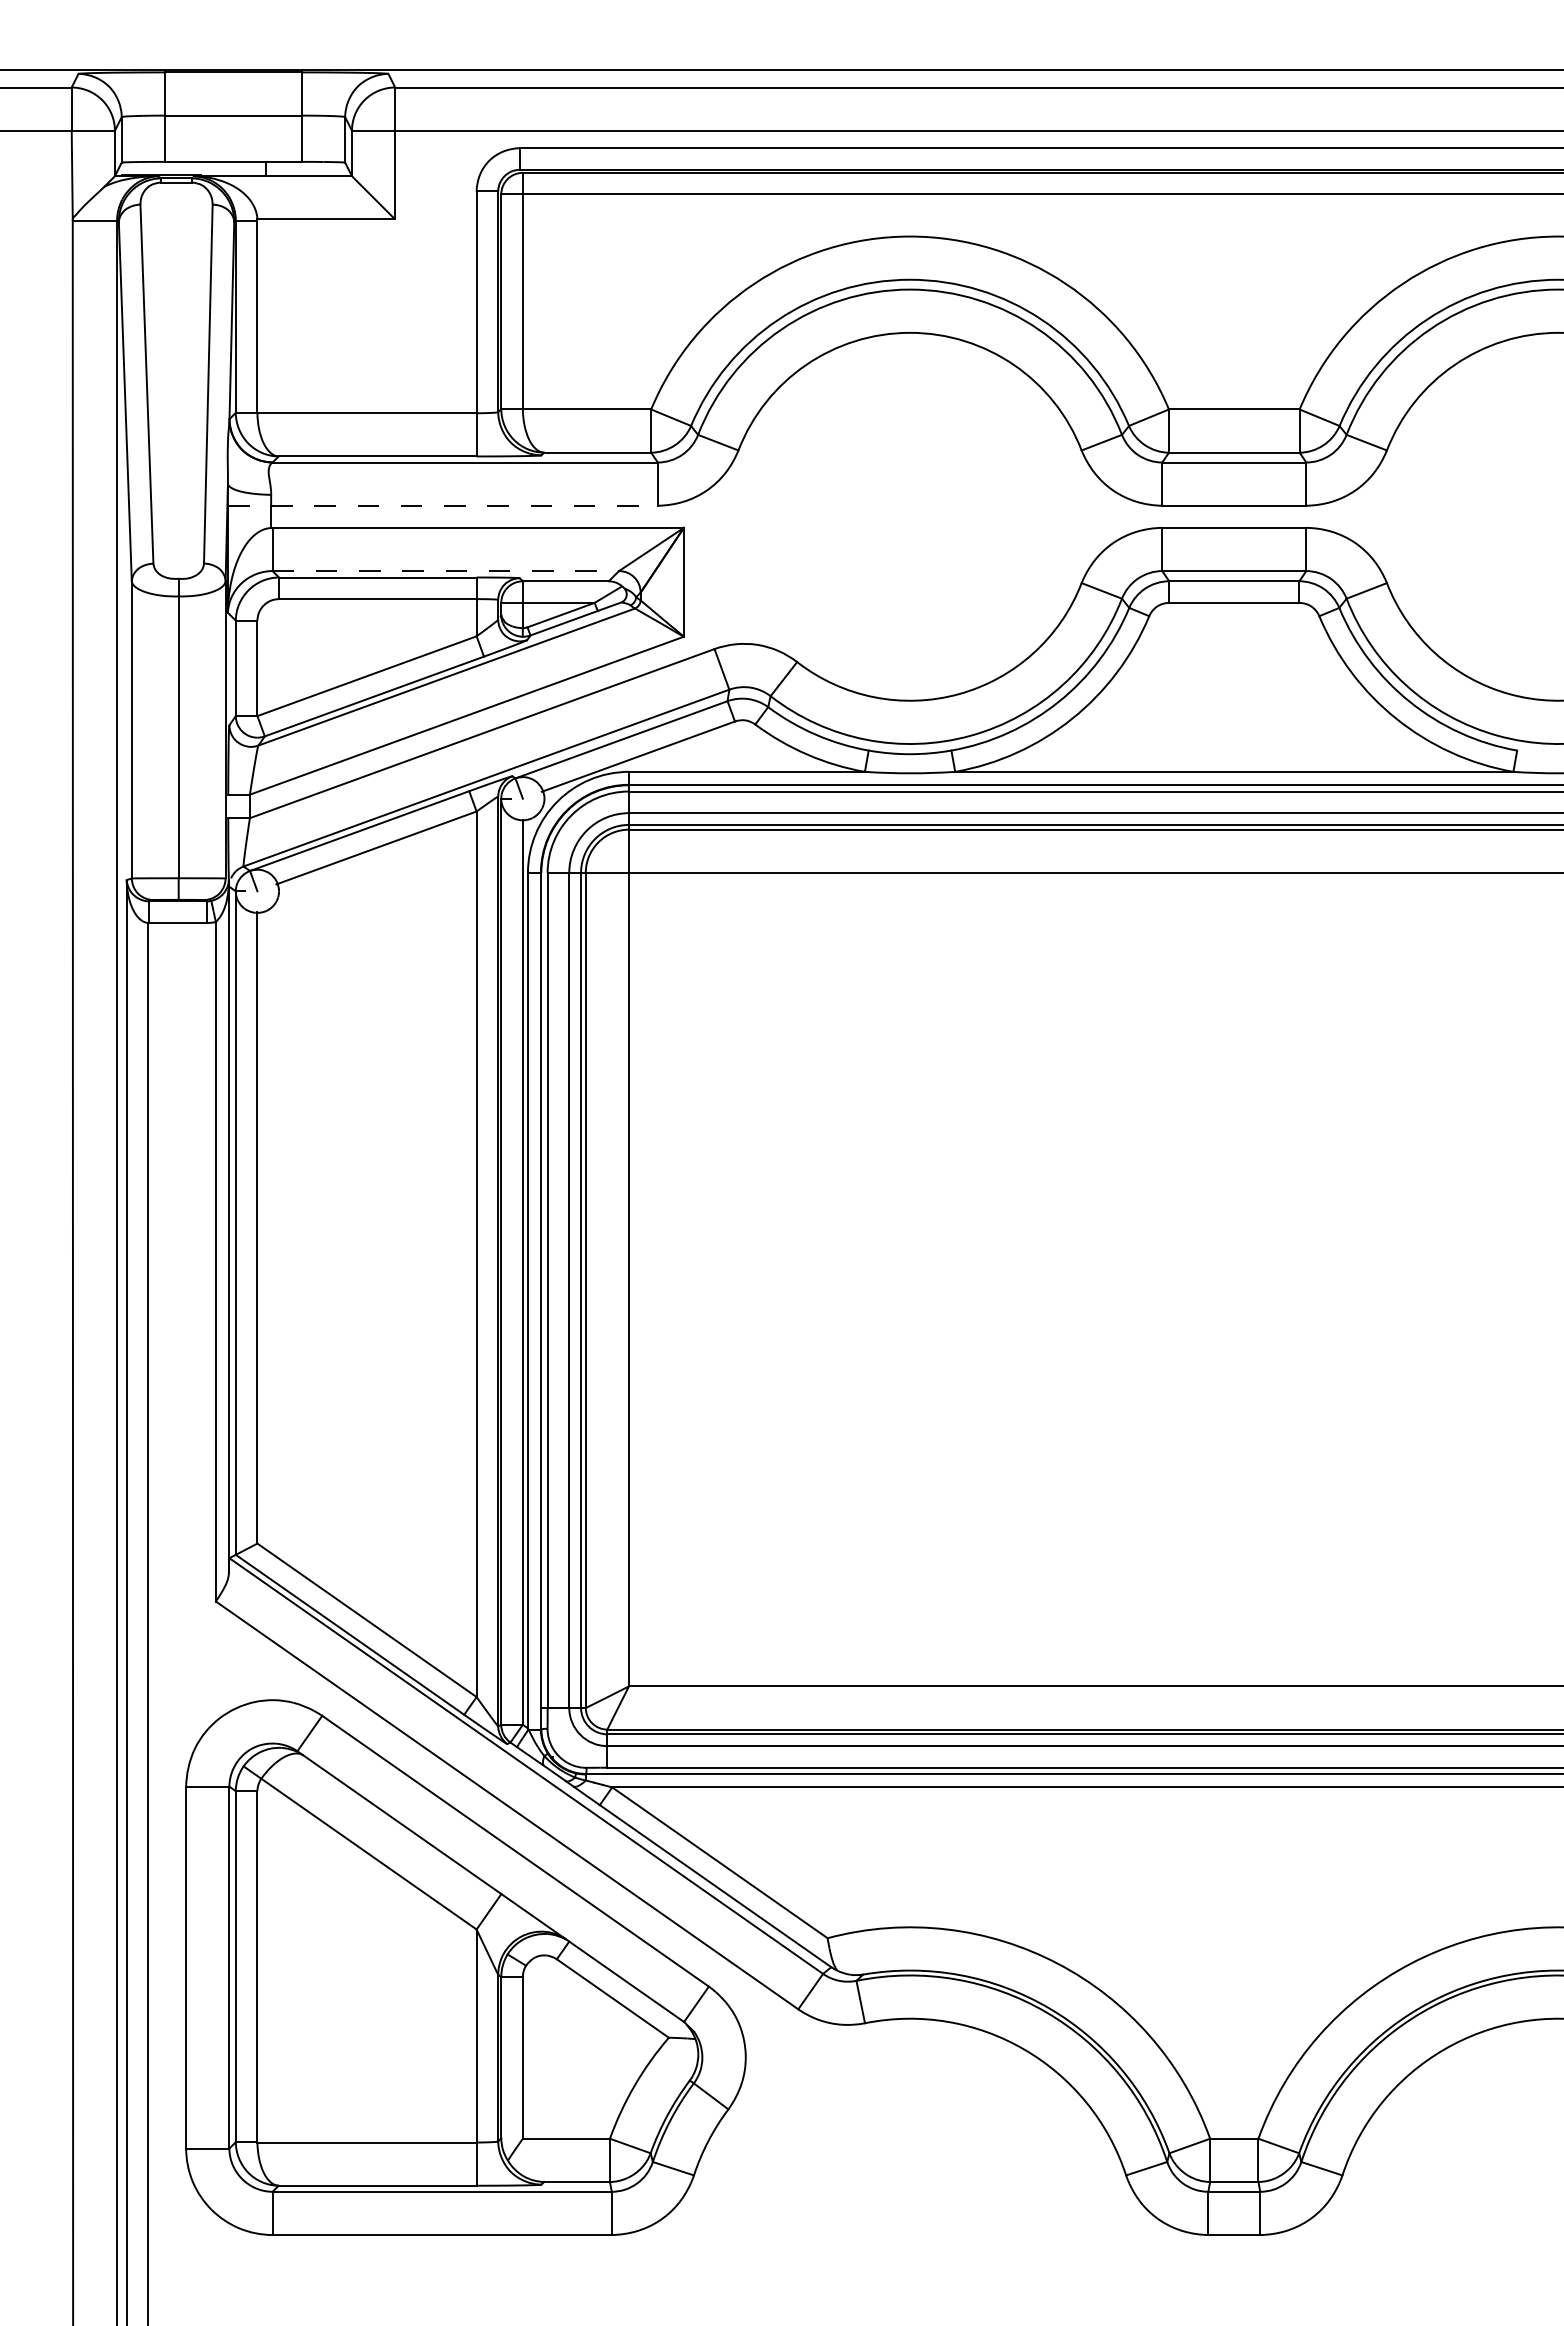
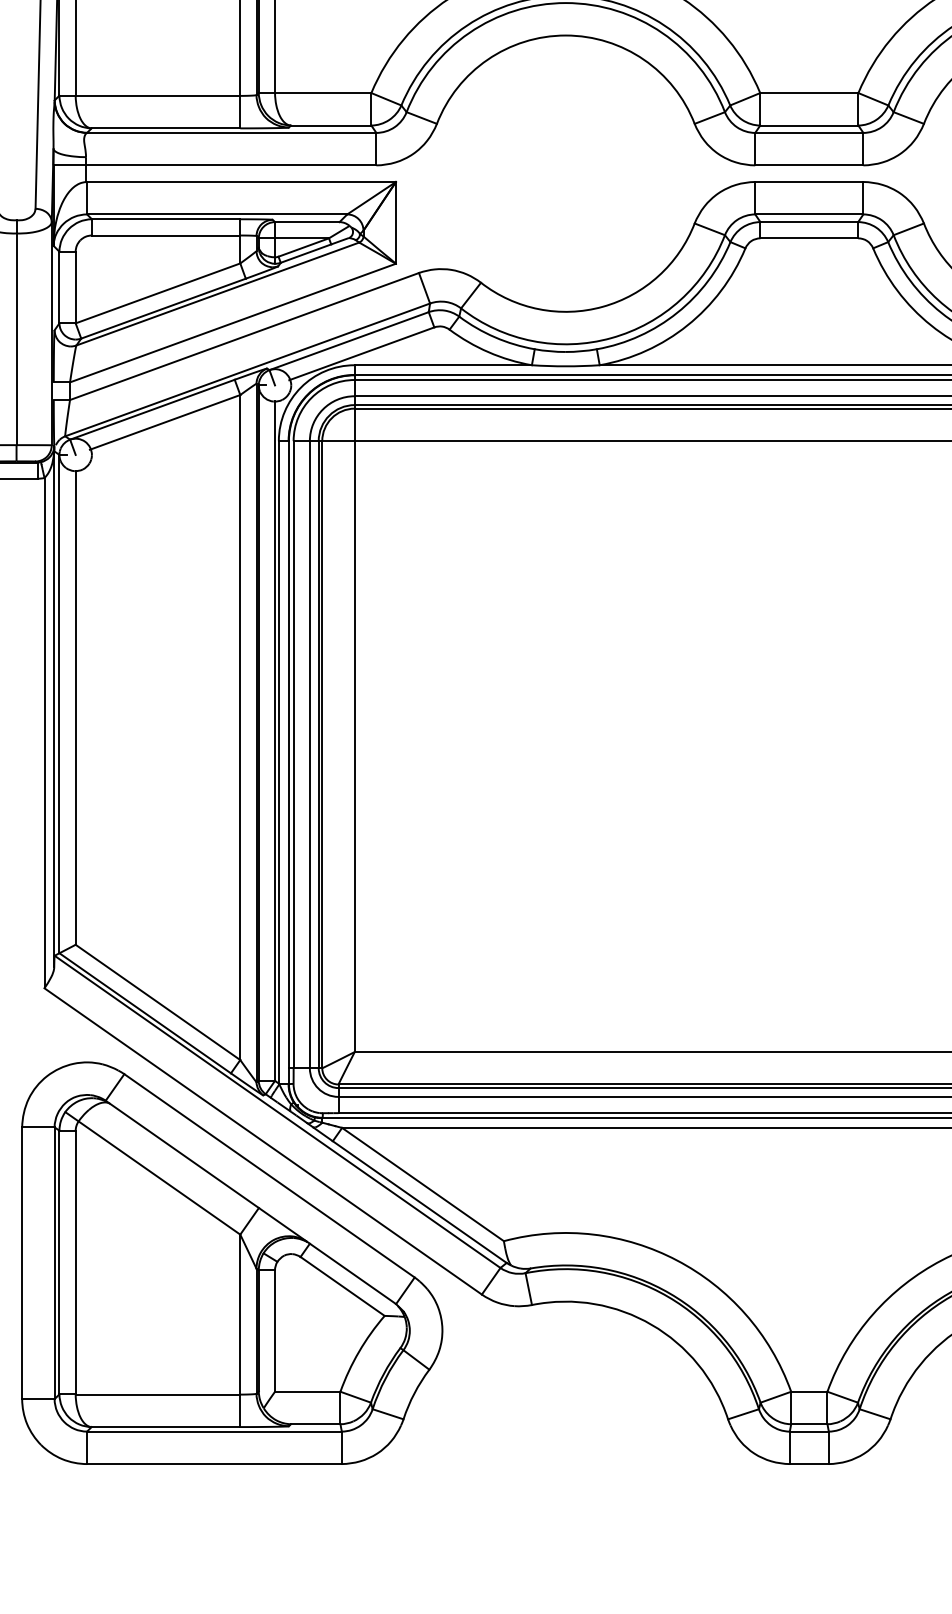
line: (442, 505) -> (214, 165), dashed -> solid
line: (446, 571) -> (217, 214), dashed -> solid

